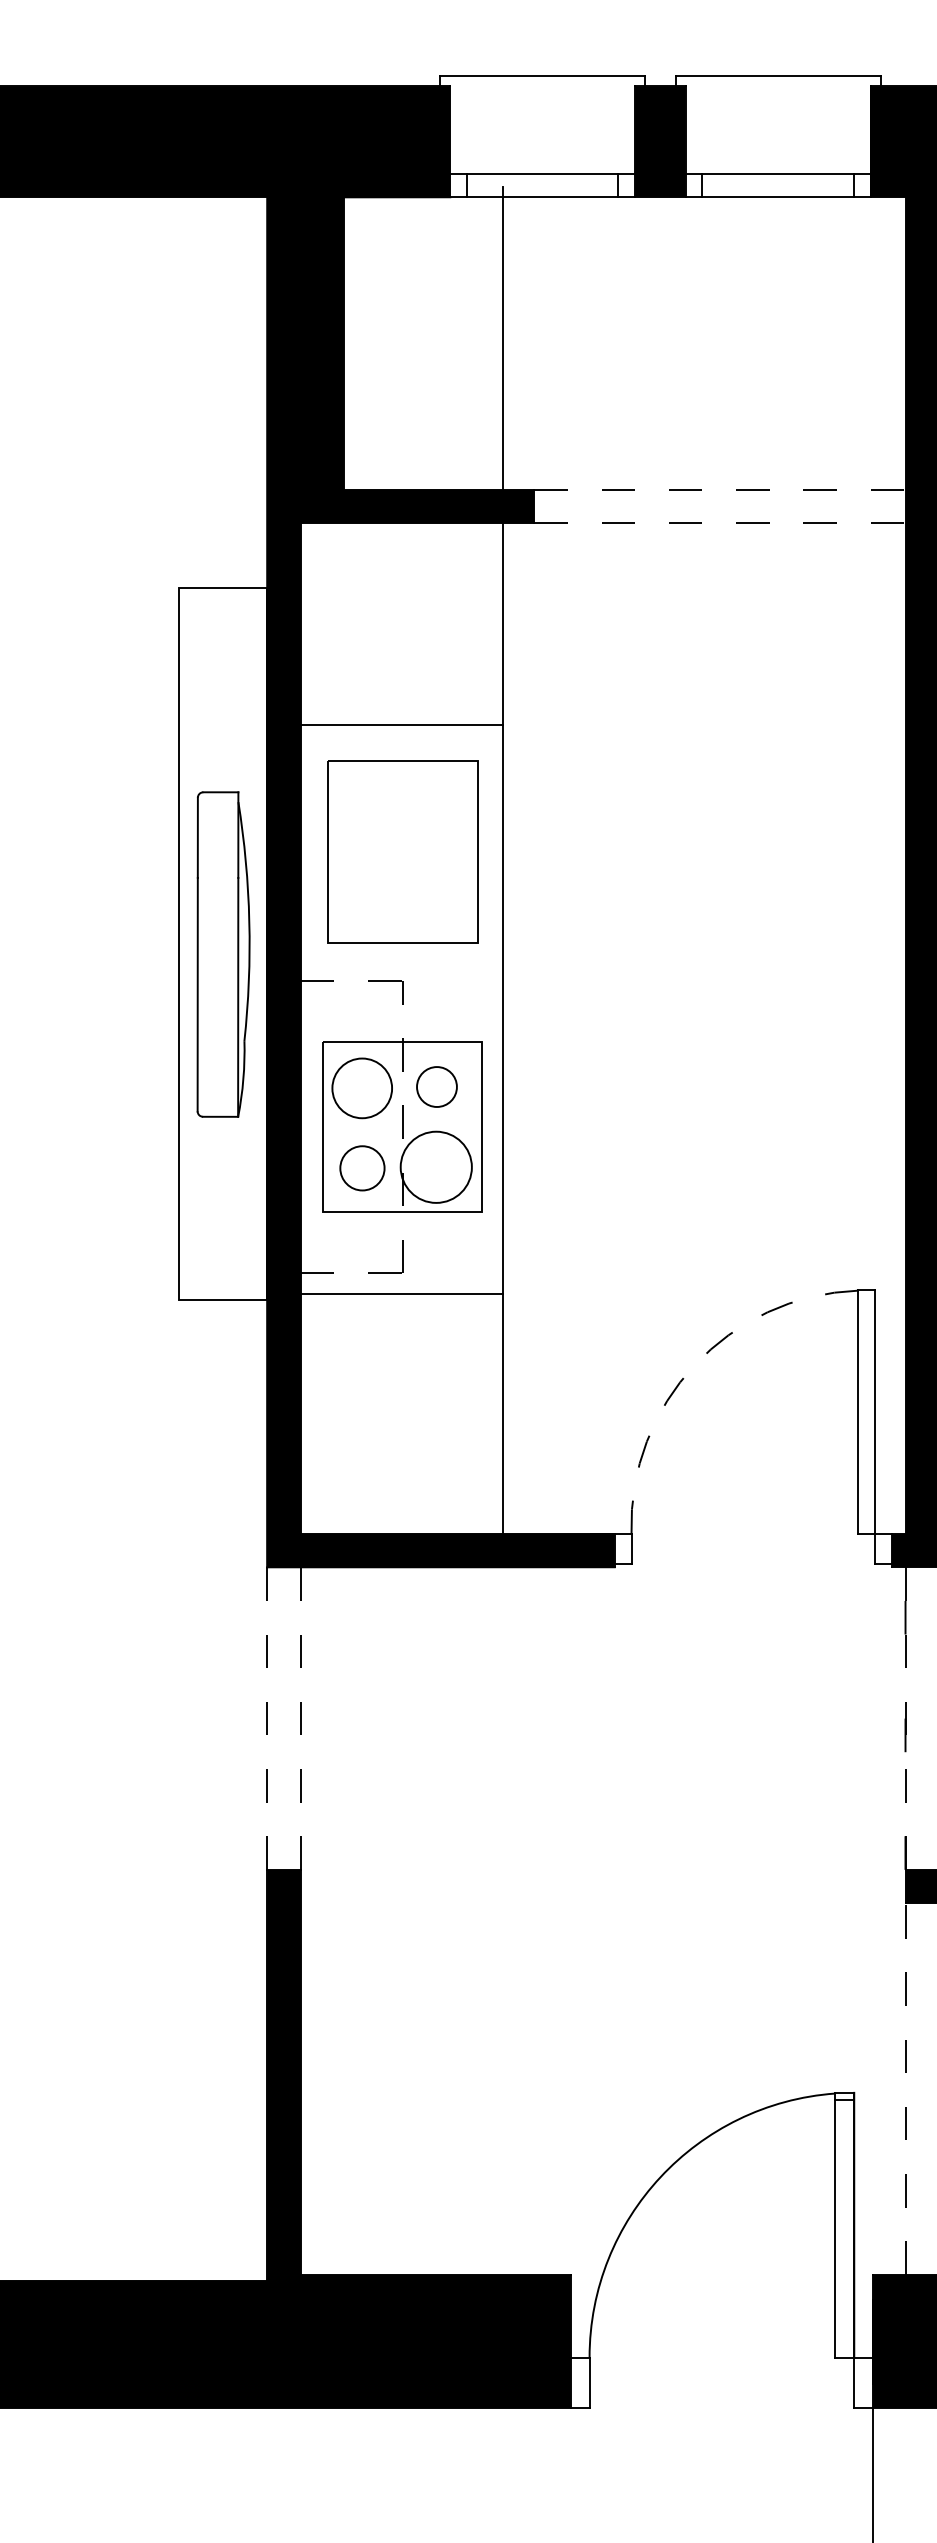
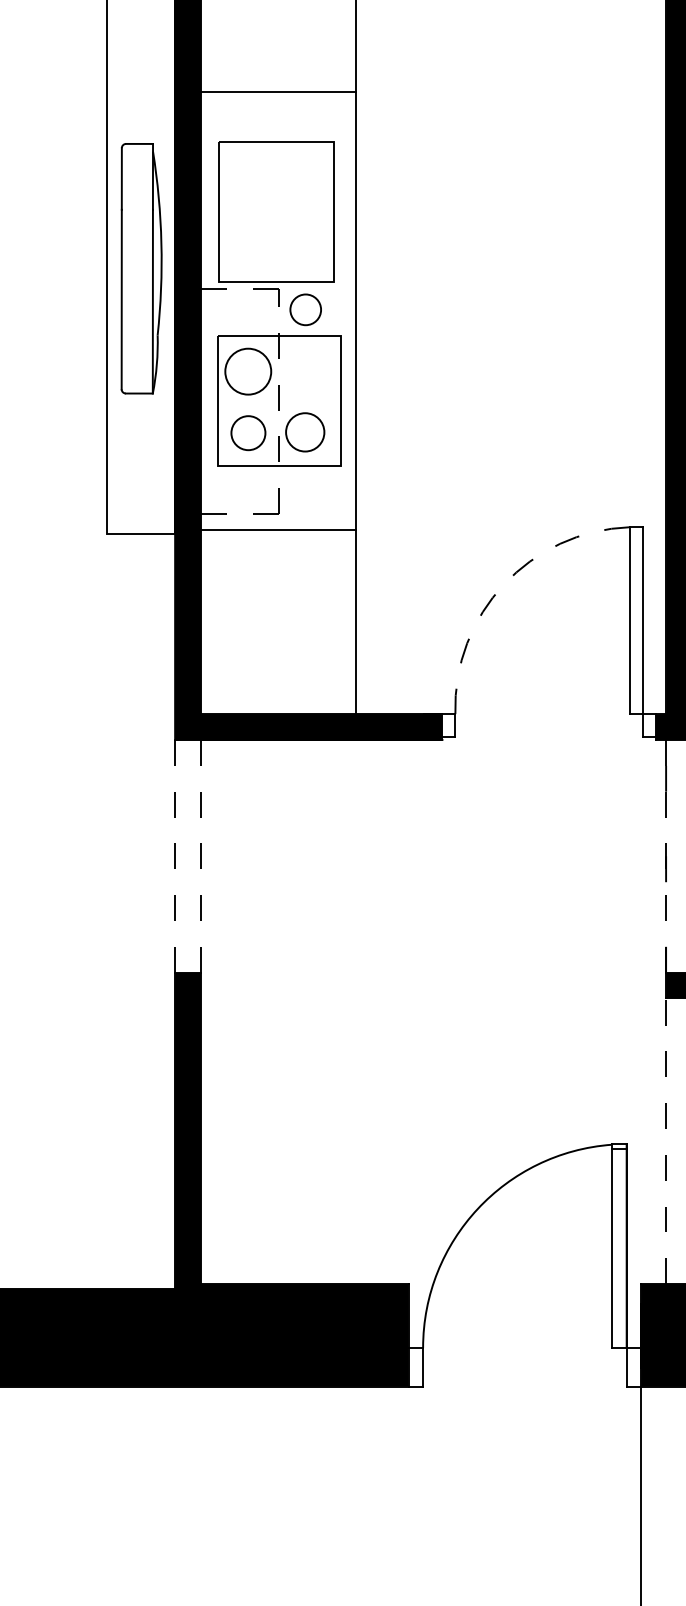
part: (402, 851) -> (276, 211), moved
circle: (436, 1086) -> (305, 309), moved
circle: (435, 1166) -> (304, 431), size x0.7

